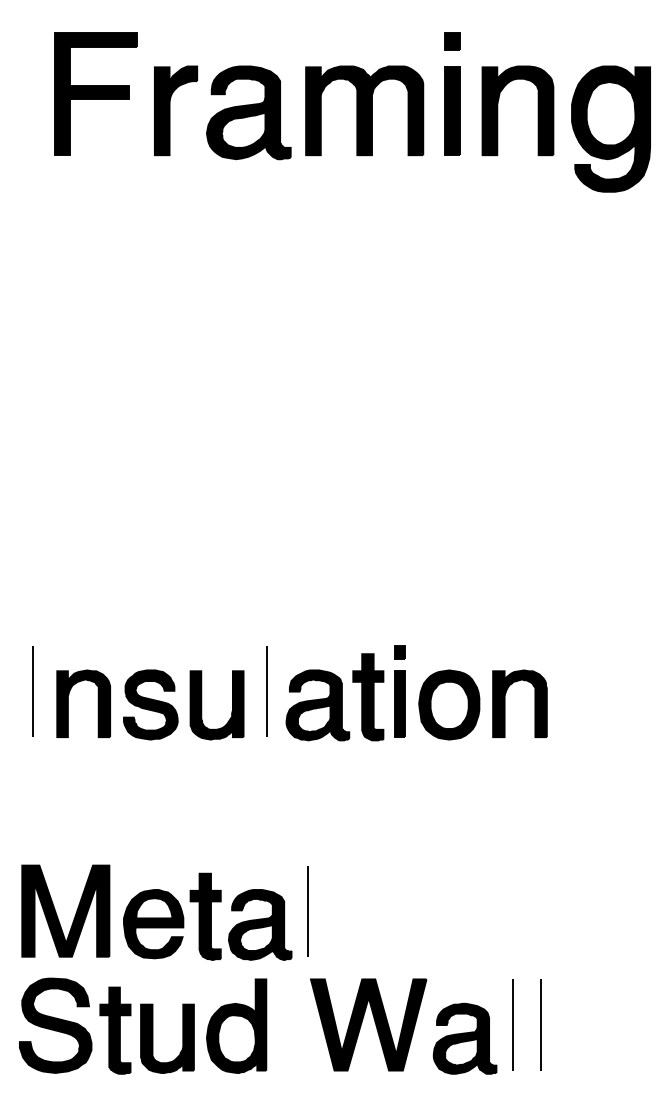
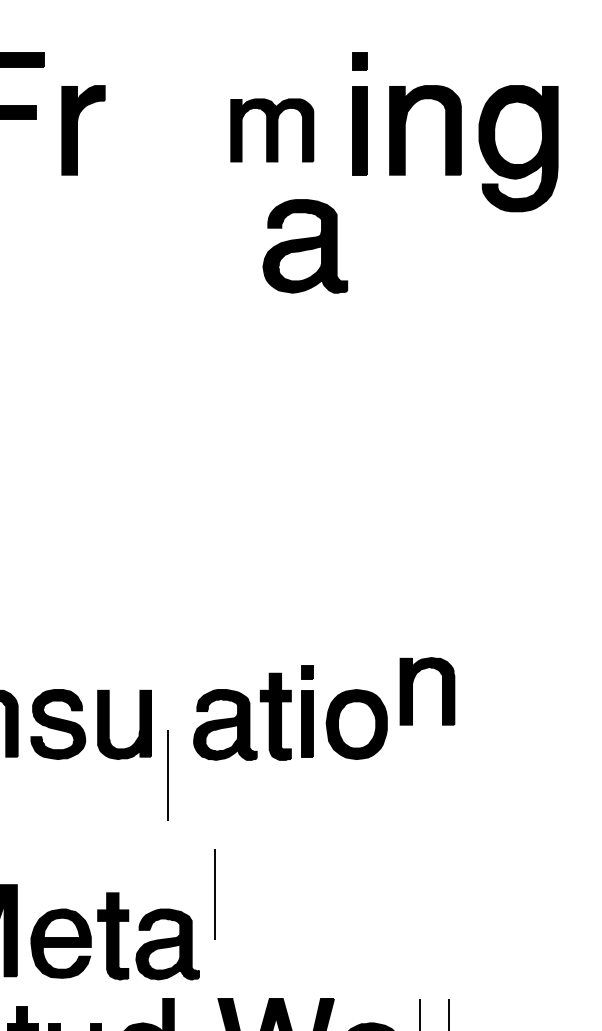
part: (364, 110) -> (272, 130), size x0.7
part: (248, 112) -> (305, 246), moved
line: (266, 691) -> (168, 775), moved
part: (505, 703) -> (413, 691), moved
line: (307, 911) -> (215, 895), moved

